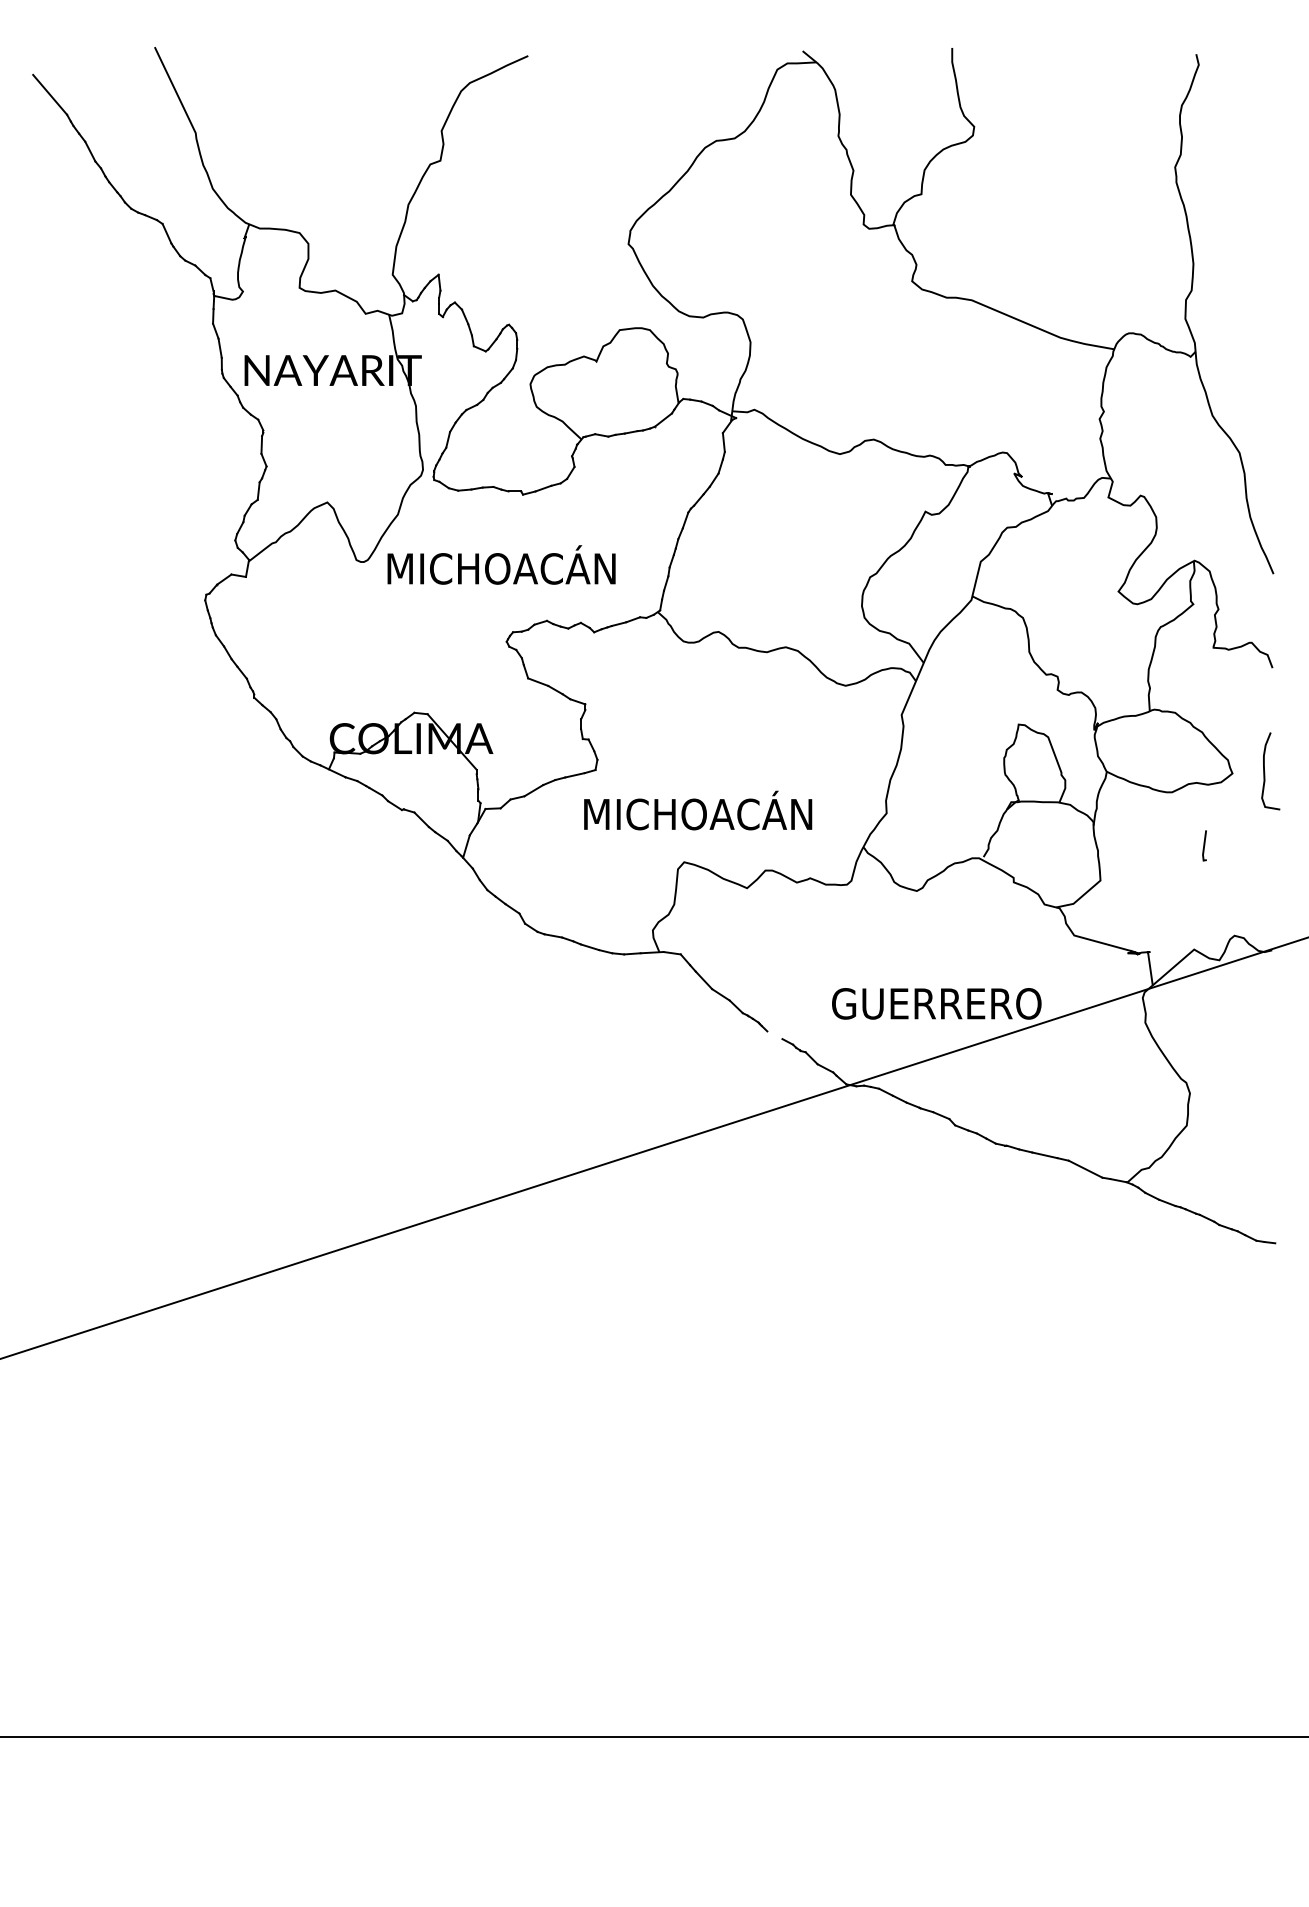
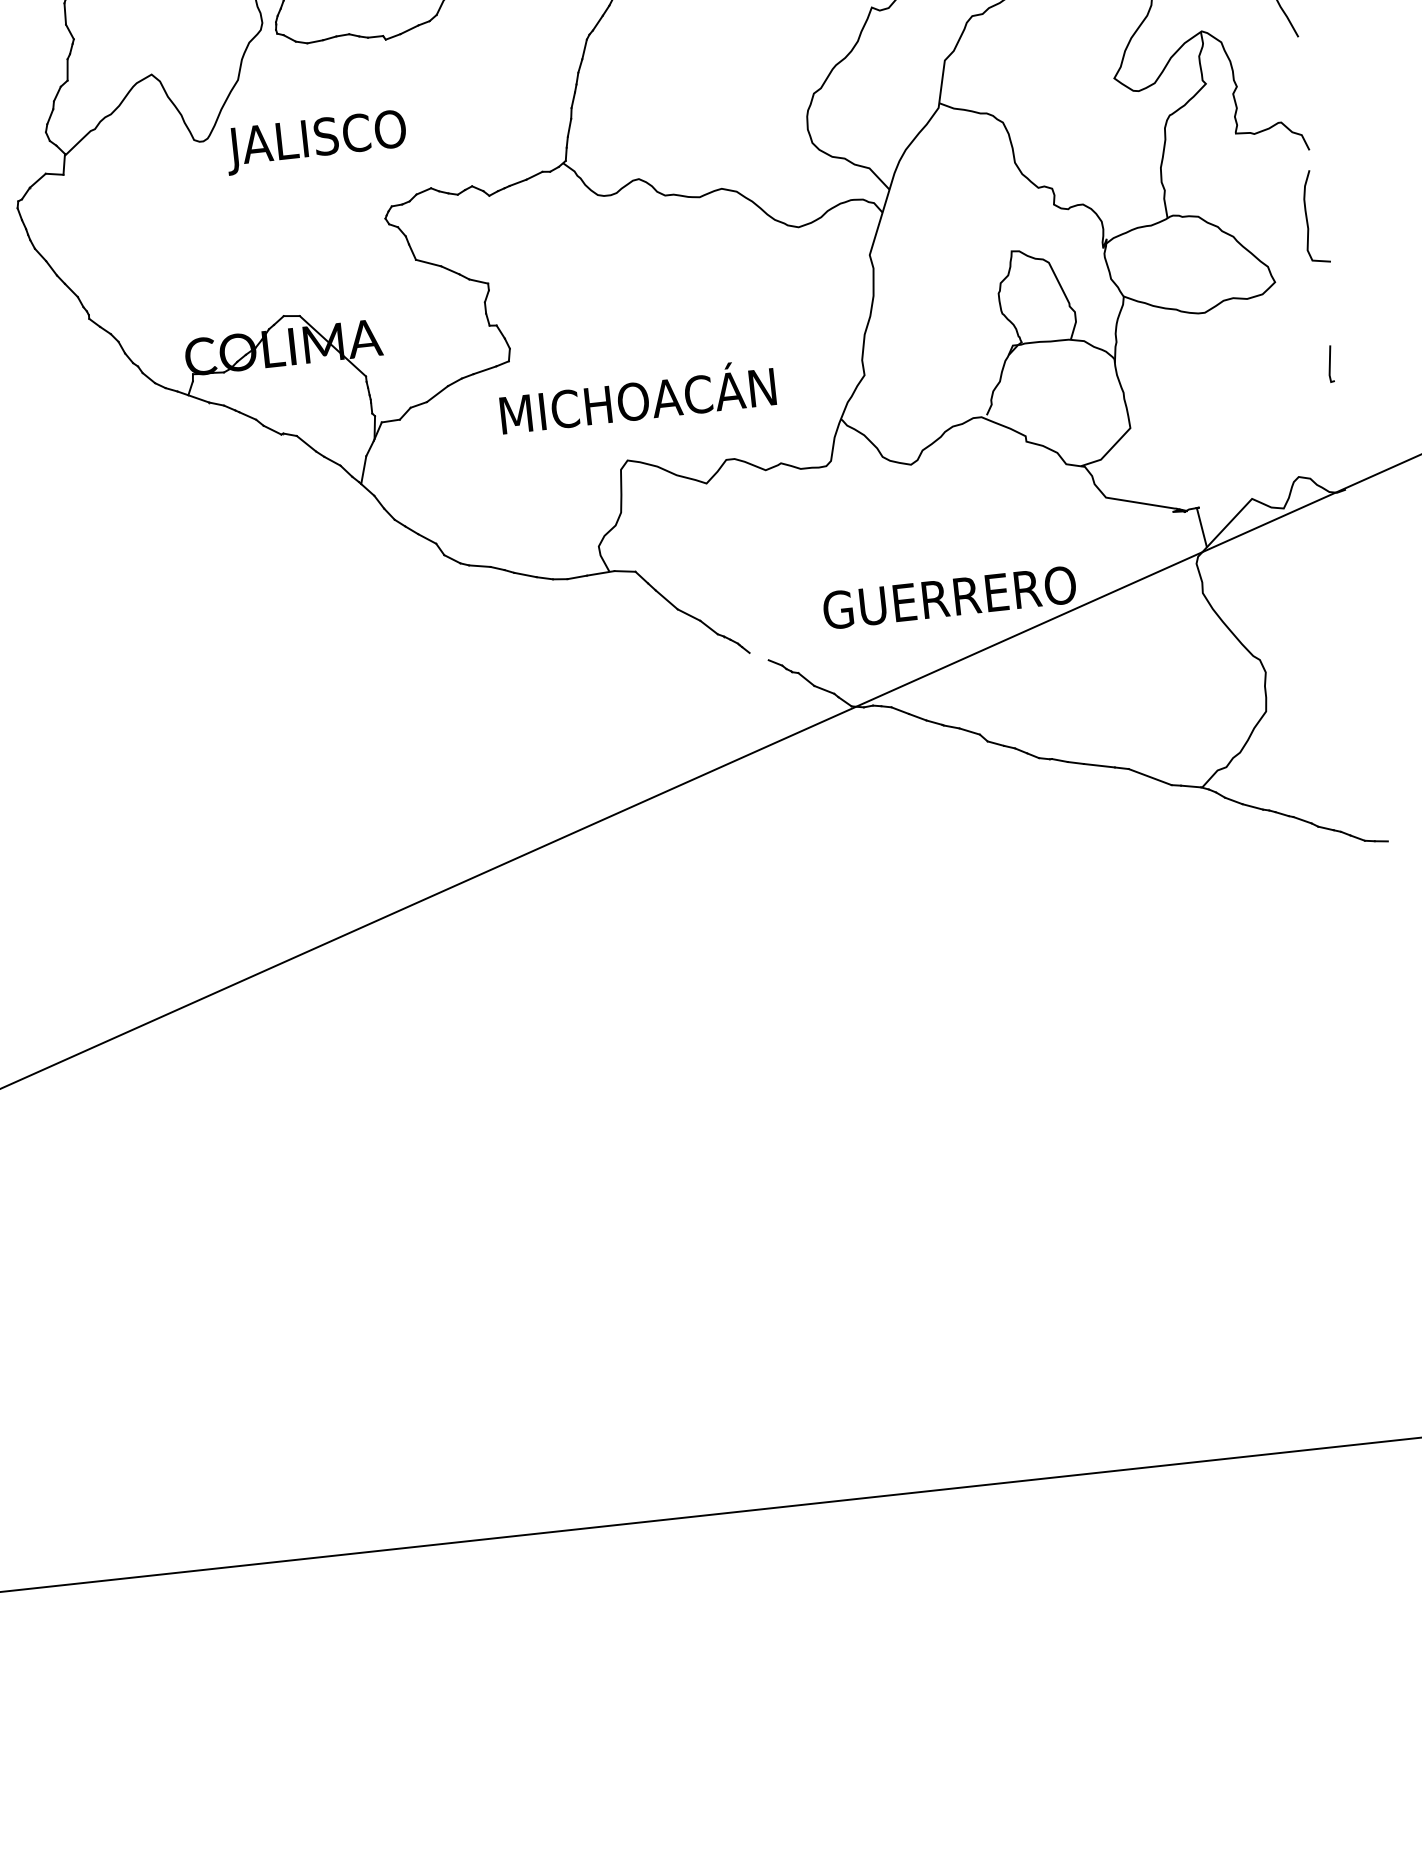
text: (498, 568) -> (365, 131), MICHOACÁN -> JALISCO
curve: (1265, 772) -> (1308, 219), moved
line: (1204, 845) -> (1330, 363), moved

